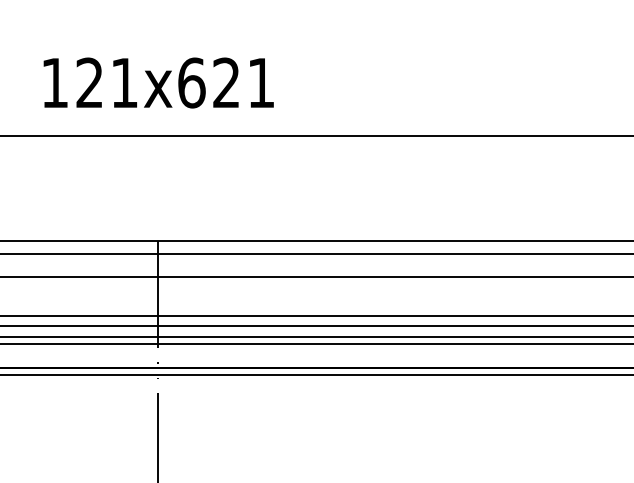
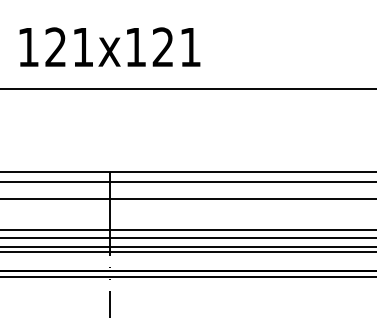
text: (191, 82) -> (135, 46), x621 -> x121

